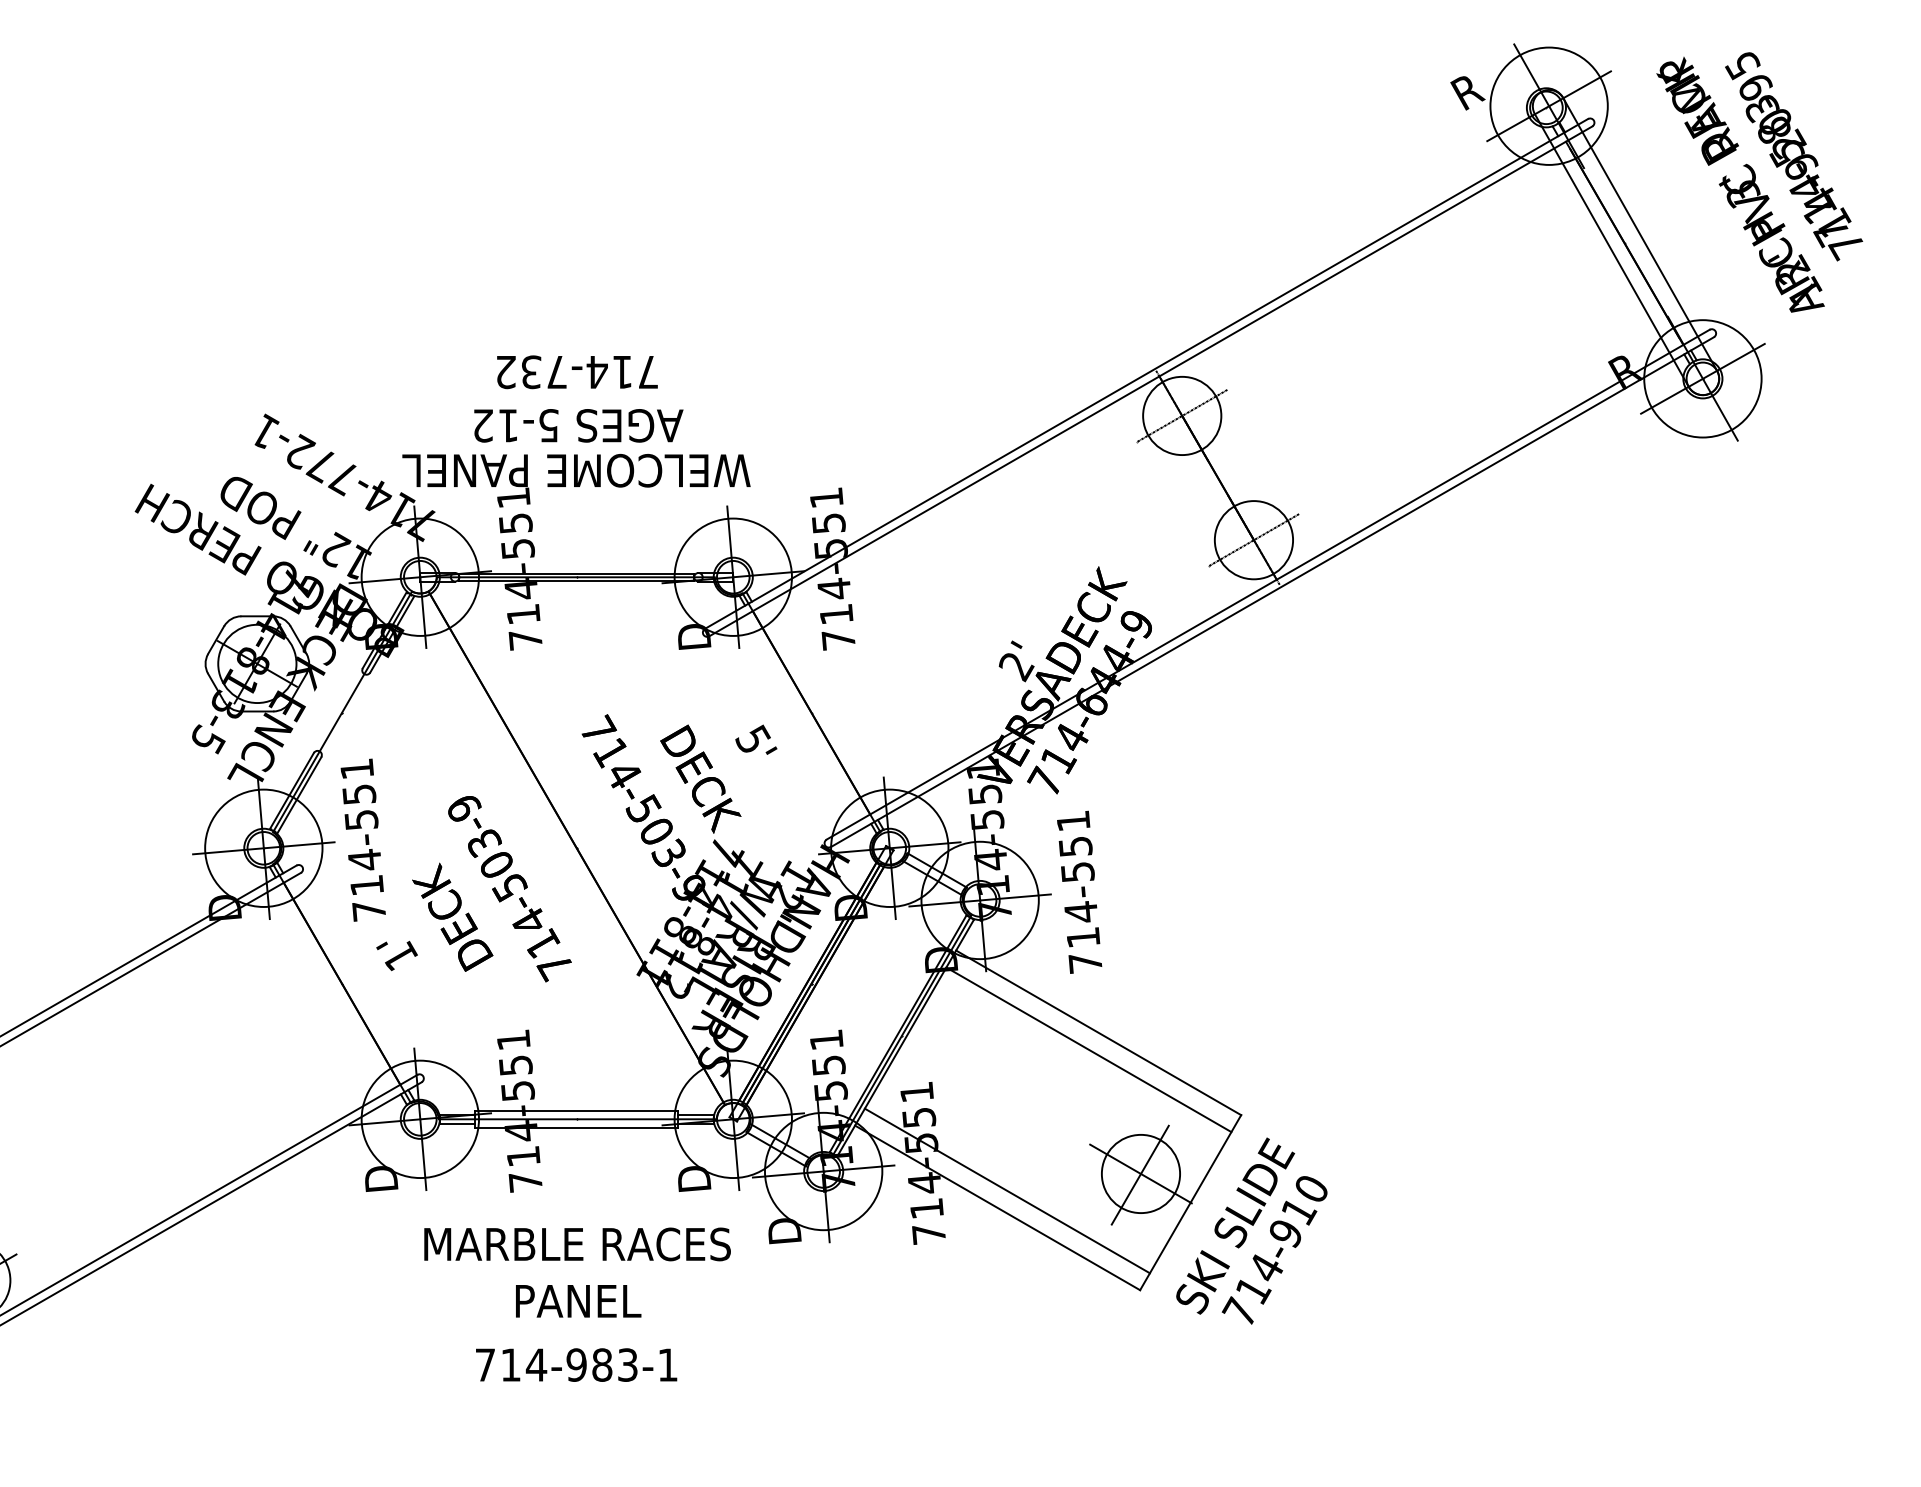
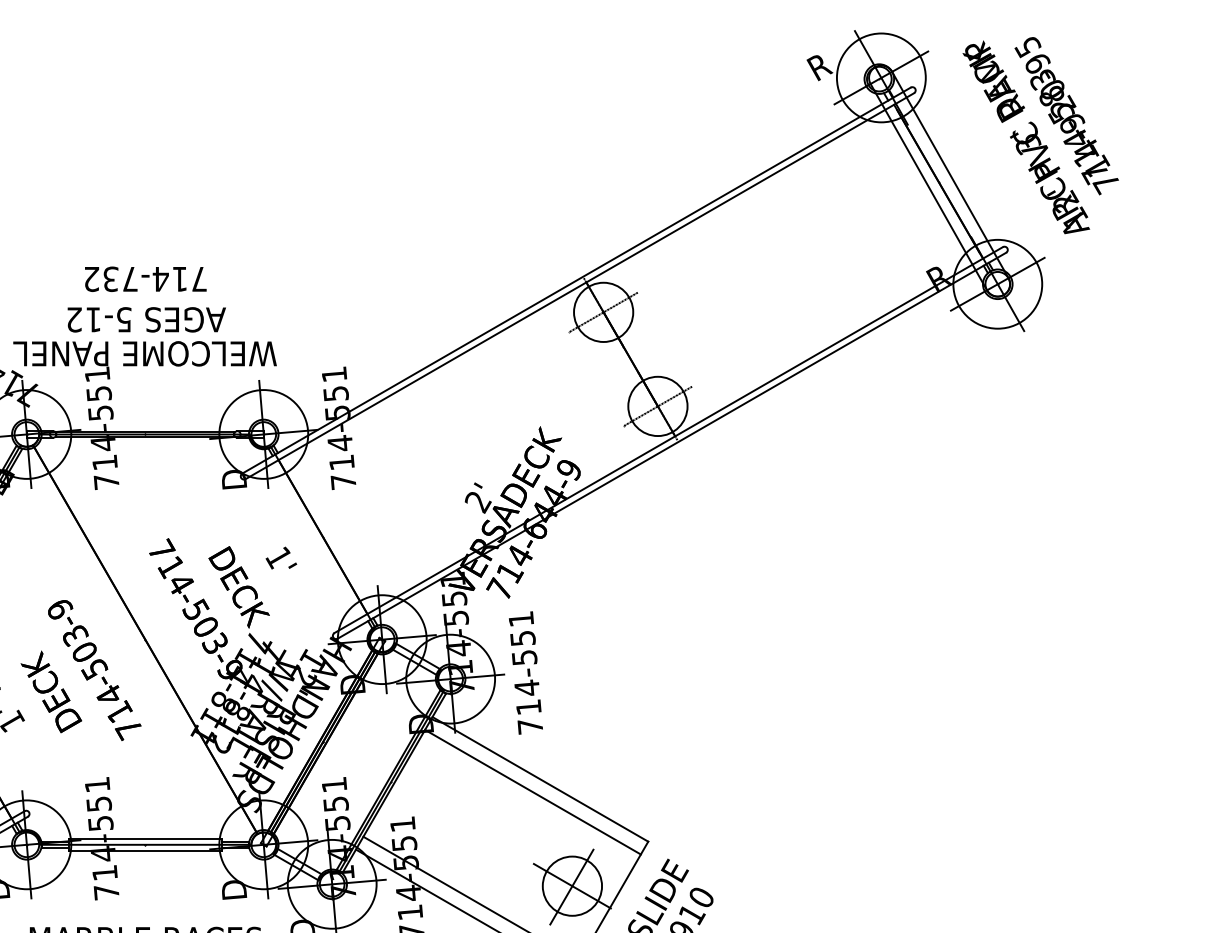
text: (752, 739) -> (278, 557), 5' -> 1'

